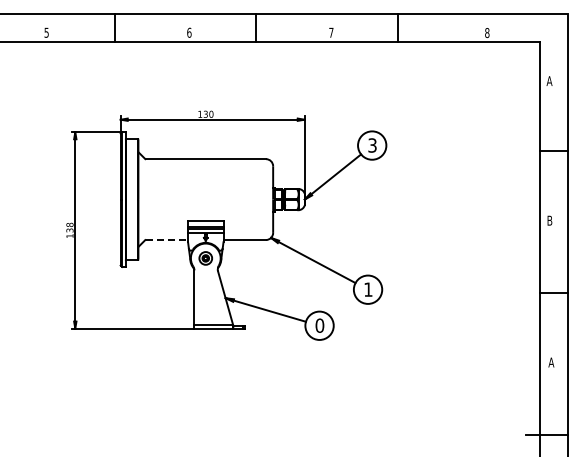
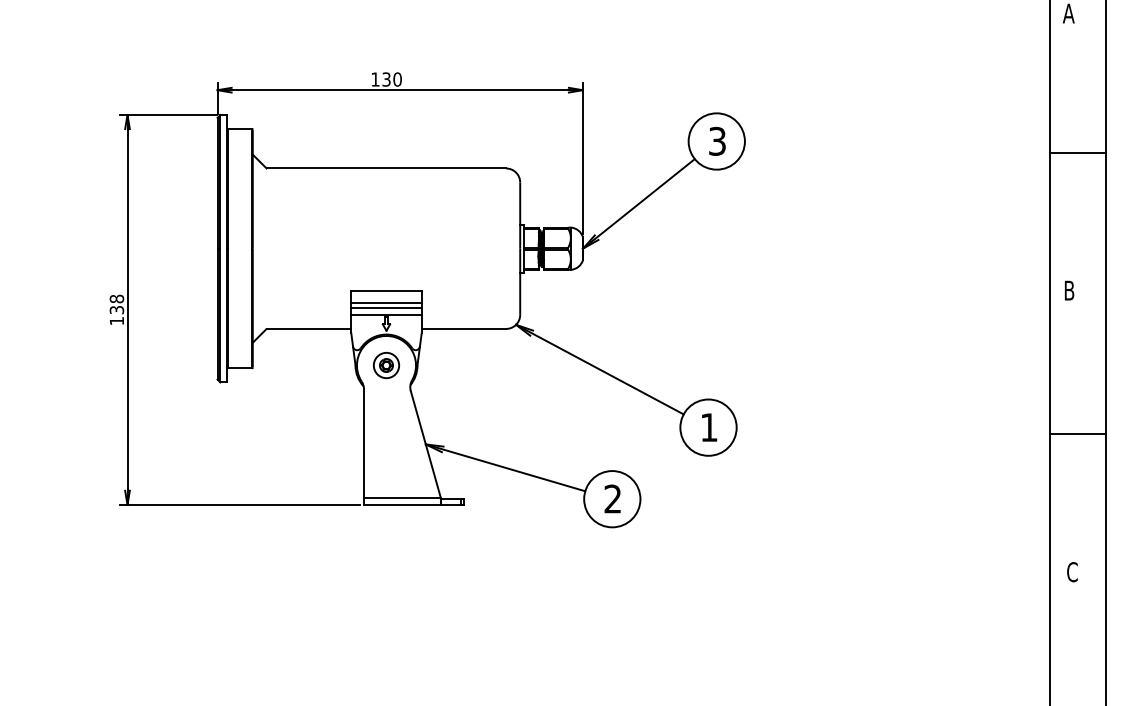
line: (167, 240) -> (310, 329), dashed -> solid
text: (319, 325) -> (612, 498), 0 -> 2
text: (551, 362) -> (1072, 572), A -> C

